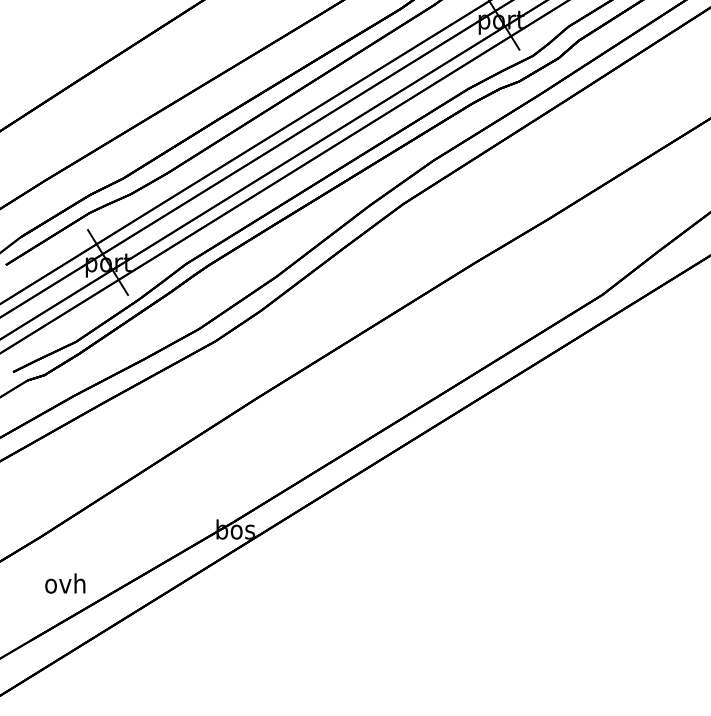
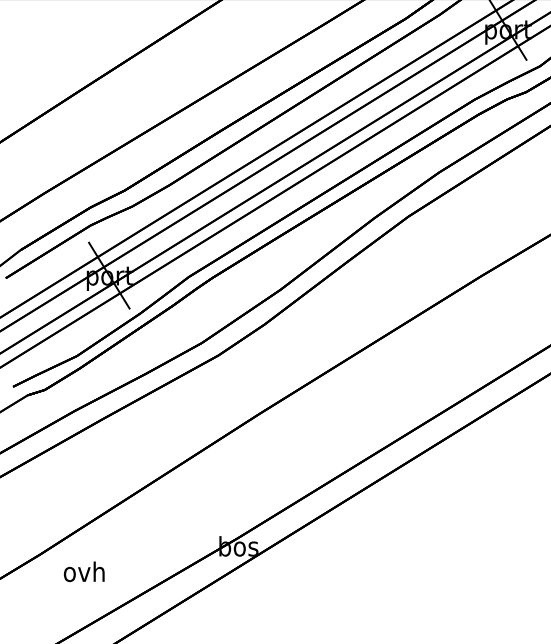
text: (65, 583) -> (84, 571), moved

